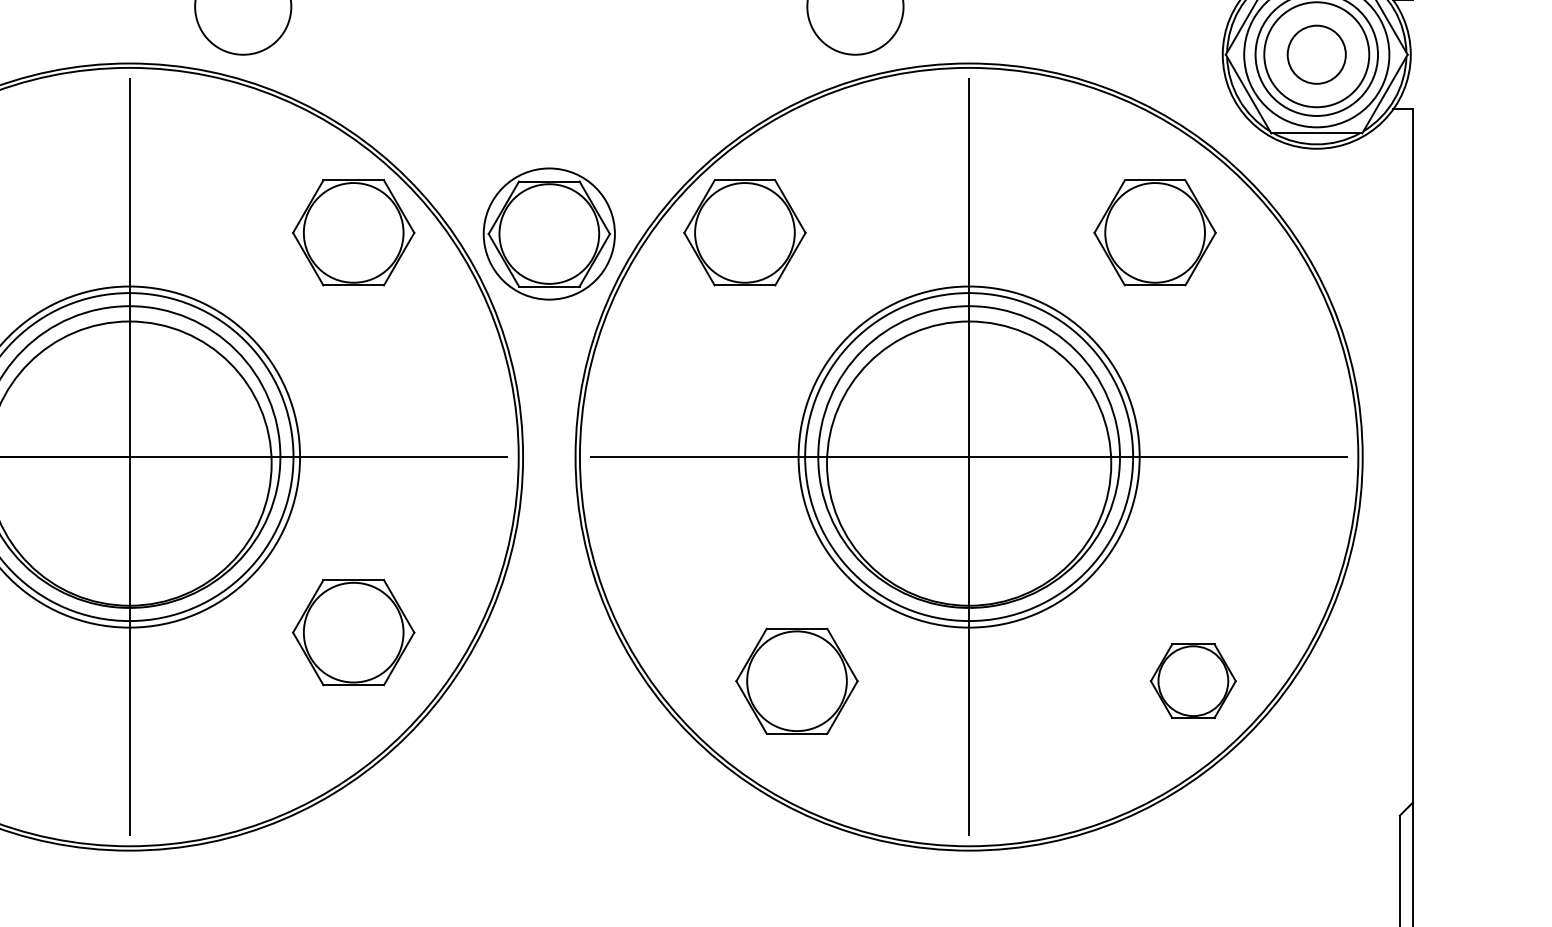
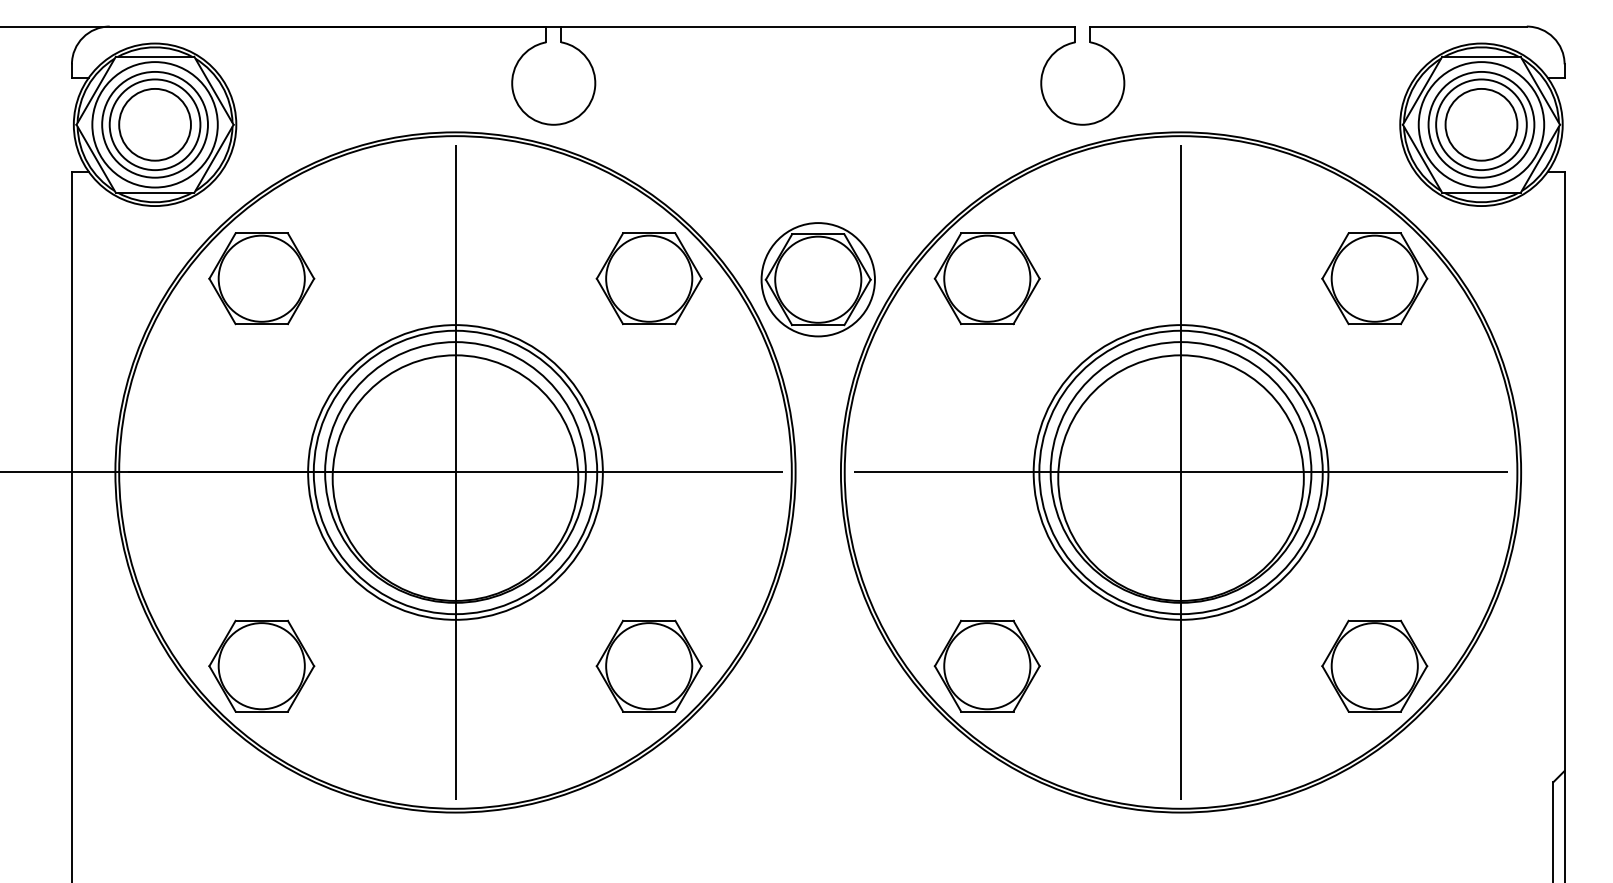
circle: (1316, 54) -> (1481, 124), size x1.43
part: (1154, 232) -> (1374, 278), moved
part: (352, 631) -> (648, 665), moved
part: (796, 680) -> (986, 665), moved
part: (1192, 680) -> (1374, 665), size x1.43

